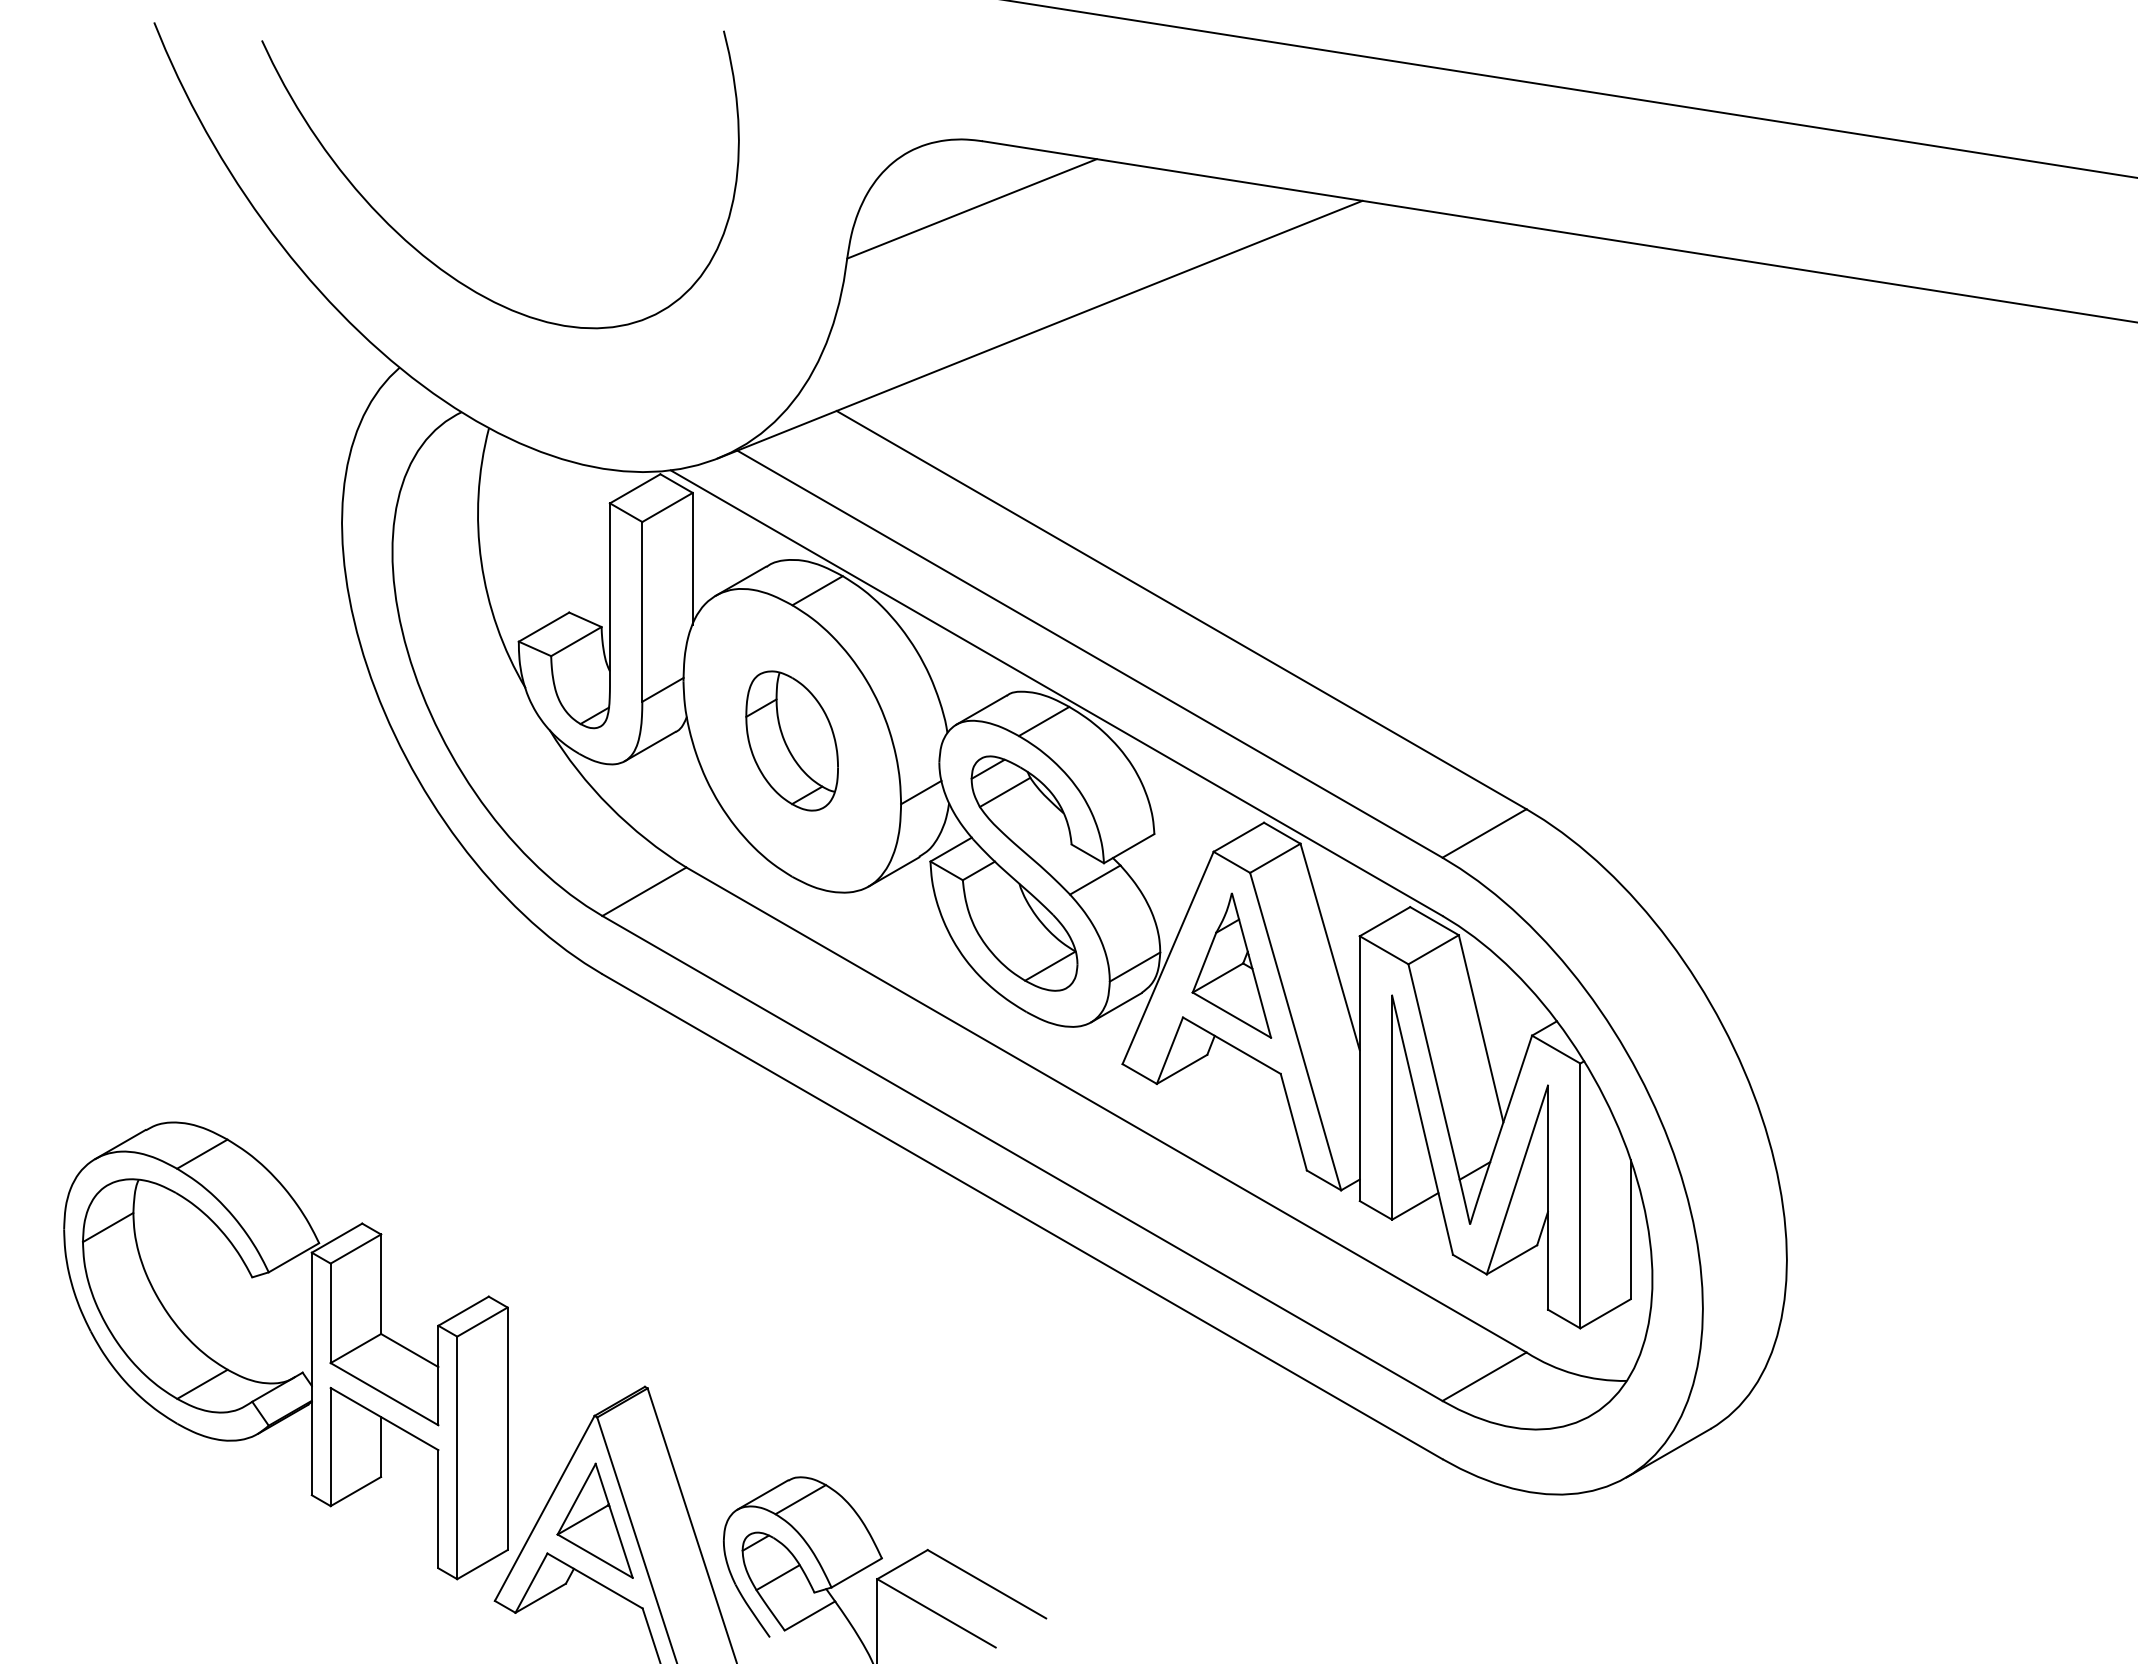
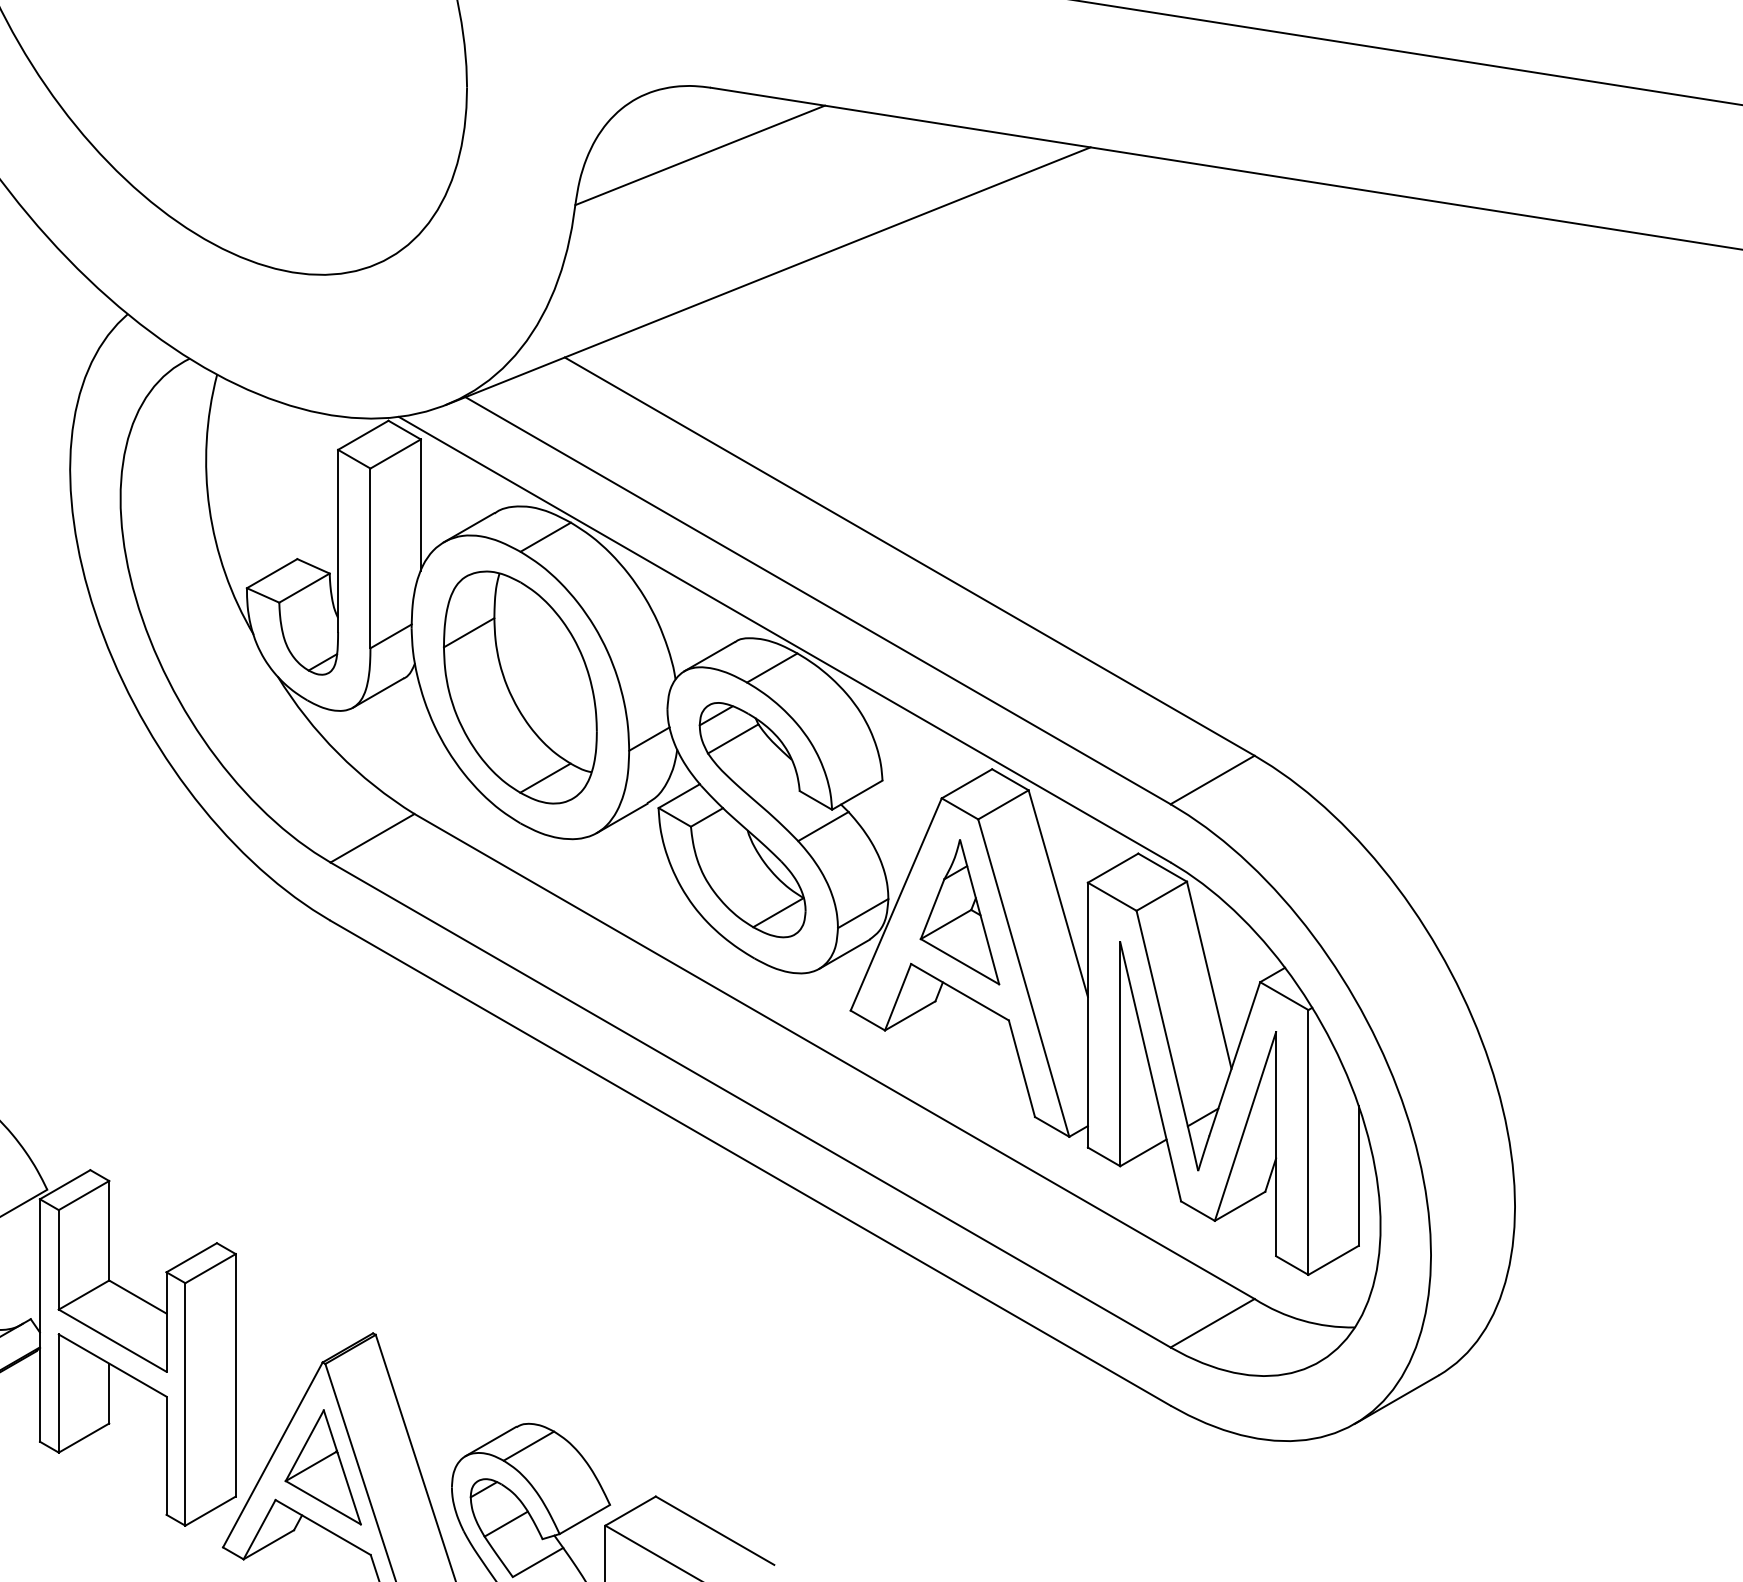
part: (791, 740) -> (519, 687), size x1.67

